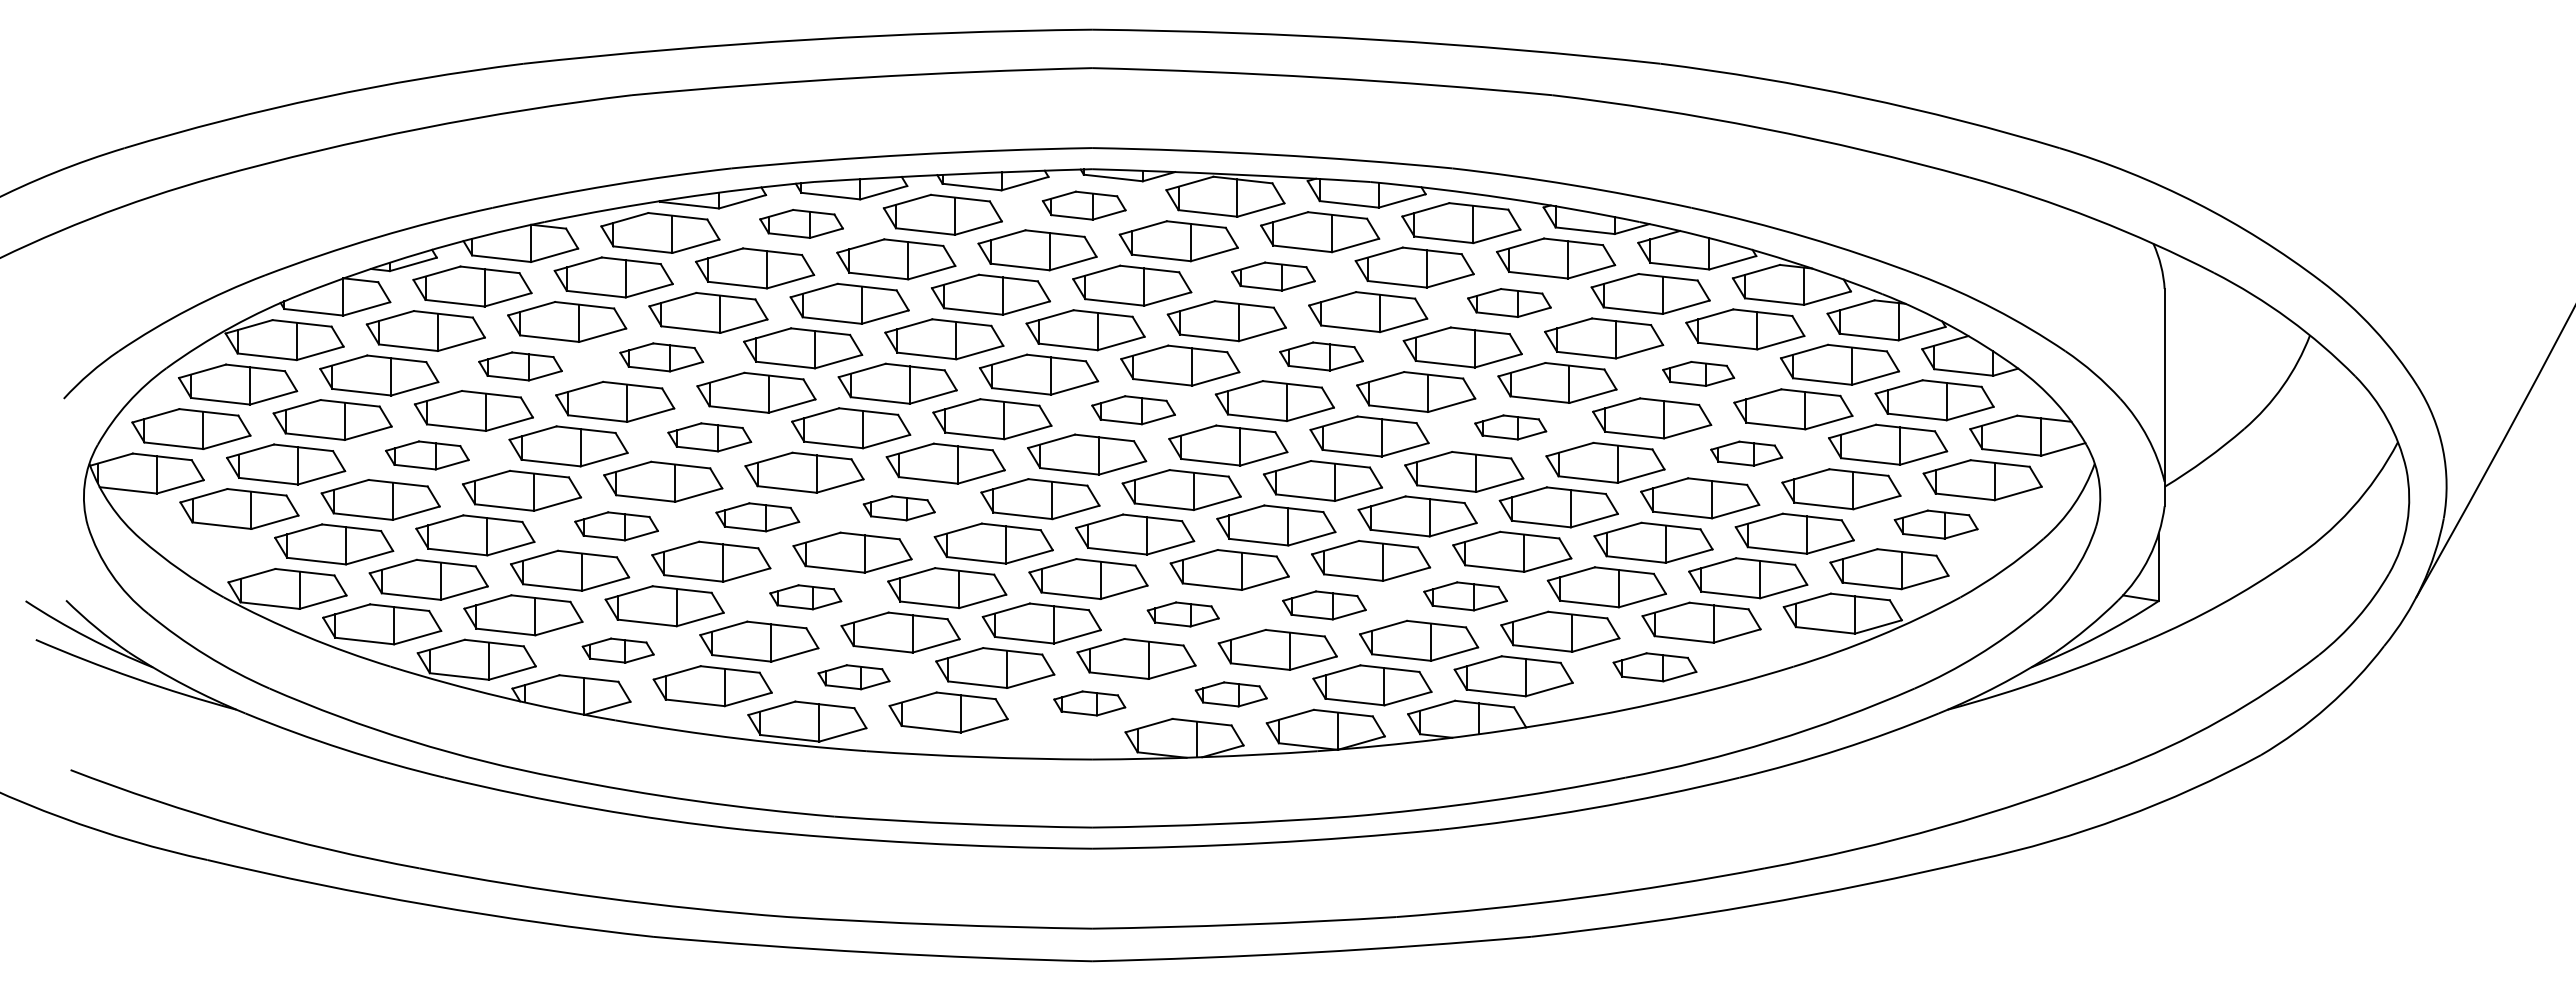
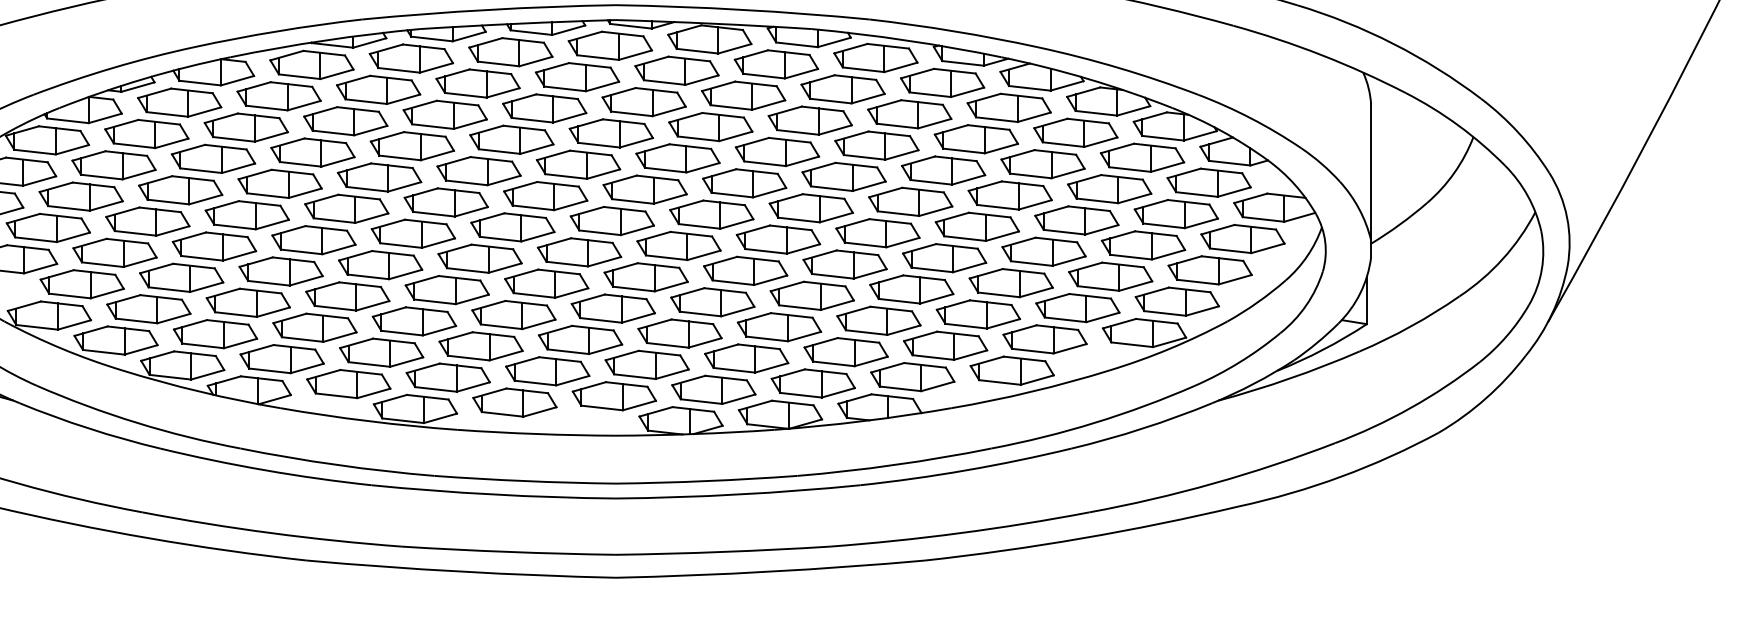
part: (1084, 205) -> (610, 45), size x1.43
part: (801, 223) -> (411, 58), size x1.43
part: (1273, 276) -> (743, 95), size x1.43
part: (1509, 302) -> (909, 113), size x1.43
part: (1321, 356) -> (777, 151), size x1.43
part: (661, 357) -> (312, 152), size x1.43
part: (520, 366) -> (213, 158), size x1.43
part: (1698, 373) -> (1042, 163), size x1.67
part: (1133, 410) -> (645, 189), size x1.43
part: (1510, 427) -> (910, 201), size x1.67
part: (709, 437) -> (346, 208), size x1.43
part: (1746, 453) -> (1076, 220), size x1.67
part: (427, 455) -> (147, 221), size x1.43
part: (899, 508) -> (480, 258), size x1.67
part: (757, 517) -> (380, 265), size x1.43
part: (1936, 524) -> (1210, 270), size x1.43
part: (616, 526) -> (281, 271), size x1.43
part: (1465, 596) -> (878, 320), size x1.43
part: (805, 597) -> (414, 321), size x1.67
part: (1324, 605) -> (779, 327), size x1.43
part: (1183, 614) -> (680, 333), size x1.67
part: (618, 650) -> (282, 358), size x1.67
part: (1654, 667) -> (1011, 370), size x1.43
part: (853, 677) -> (447, 377), size x1.67
part: (1231, 694) -> (714, 389), size x1.67
part: (1089, 703) -> (614, 396), size x1.67

